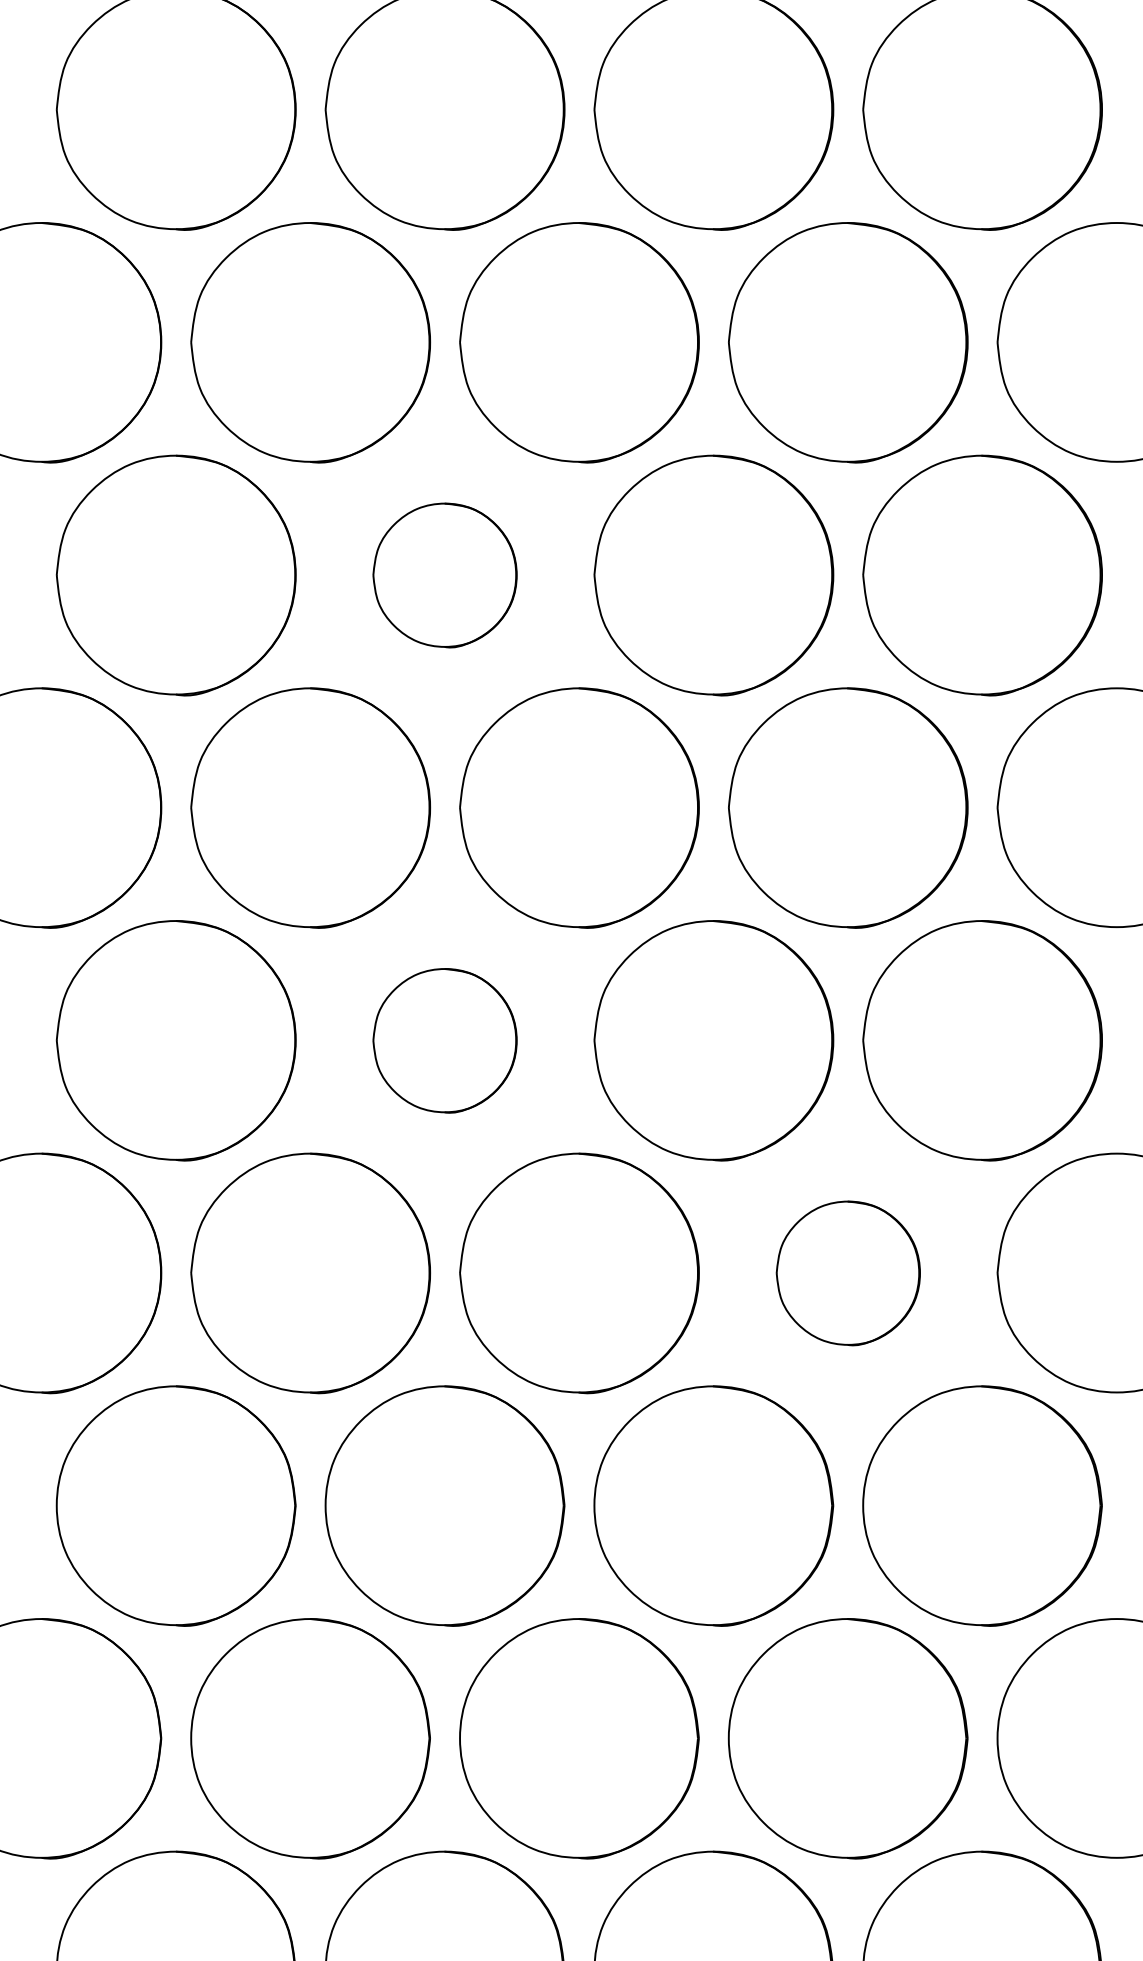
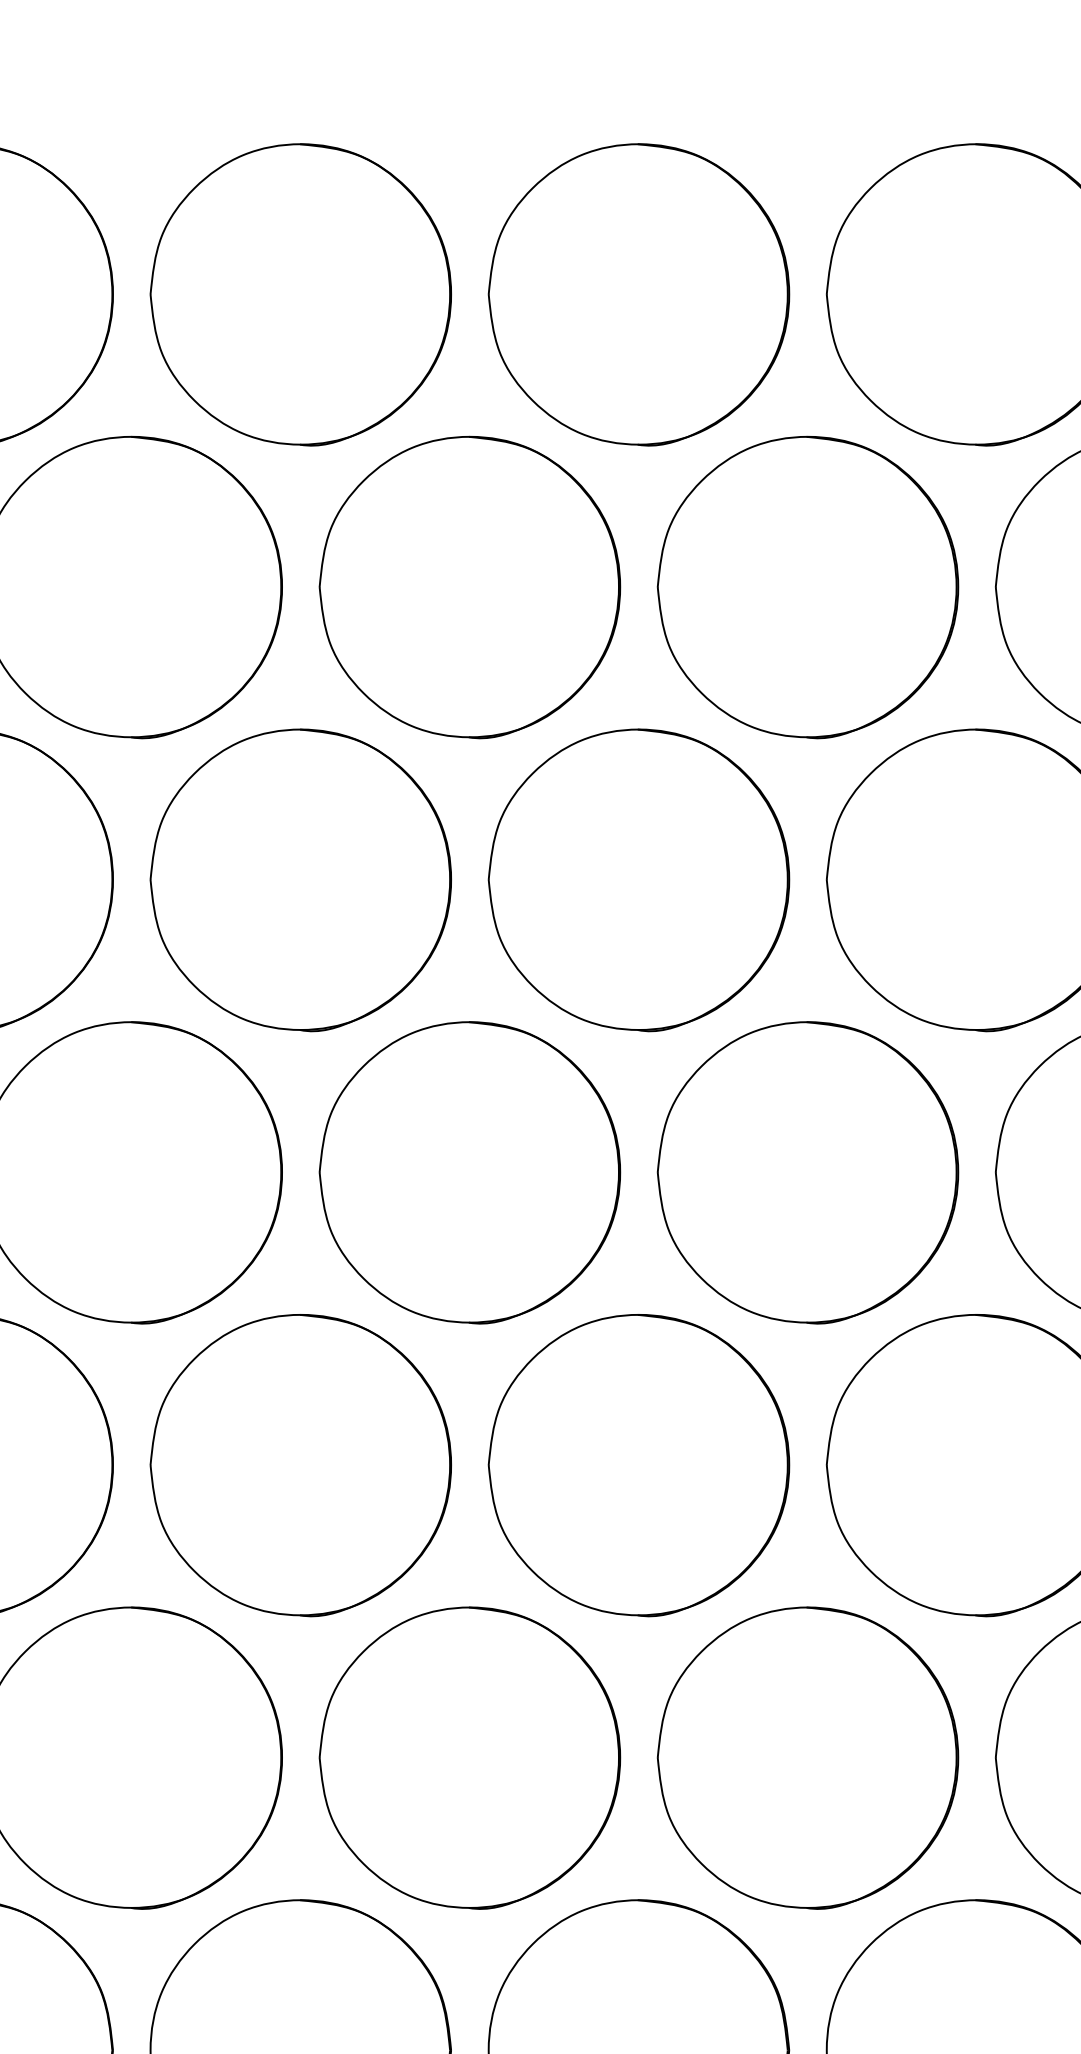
part: (444, 575) -> (300, 880), size x1.67
part: (444, 1040) -> (300, 1465), size x1.67
part: (848, 1273) -> (808, 1758), size x1.67

